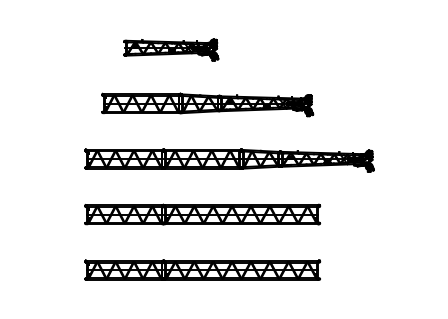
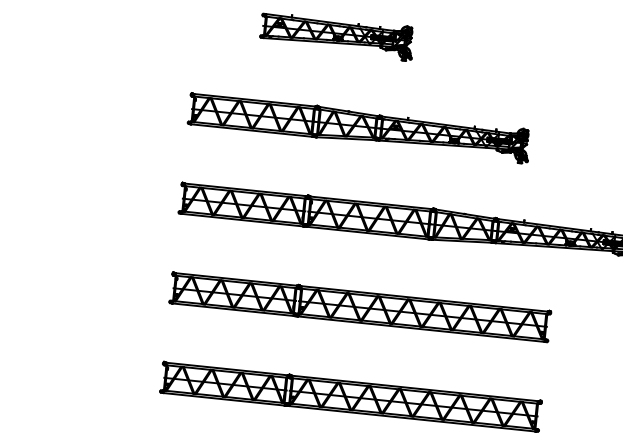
part: (207, 104) -> (359, 127), moved

